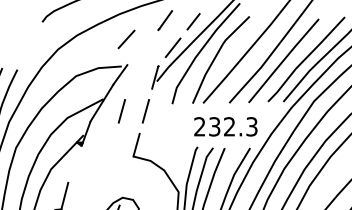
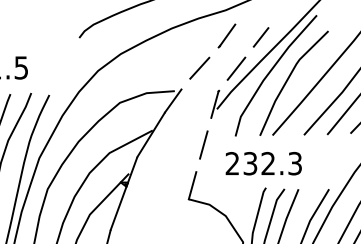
line: (126, 39) -> (199, 68), moved
line: (121, 111) -> (174, 145), removed
text: (225, 126) -> (263, 163), moved
line: (74, 163) -> (117, 207), added

